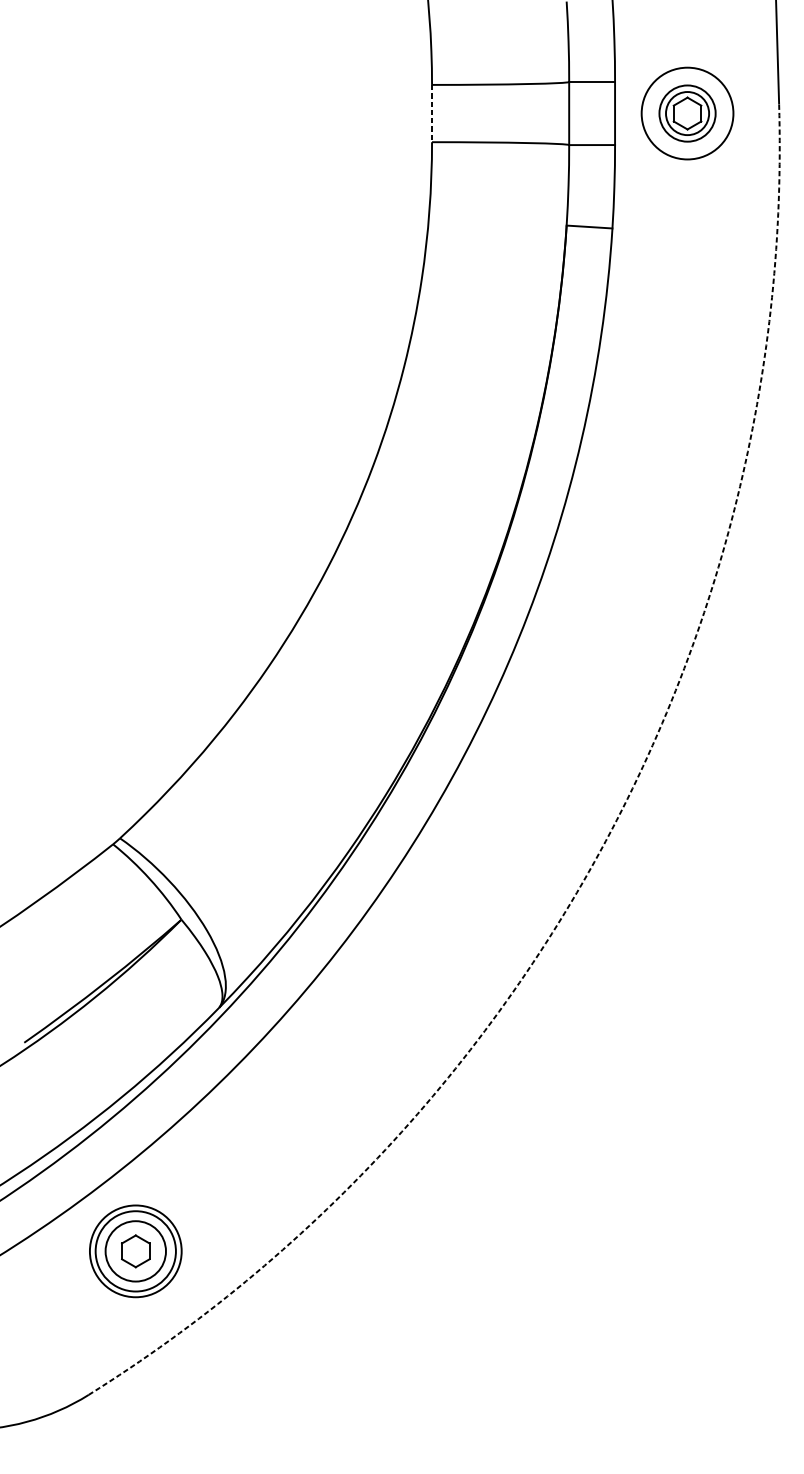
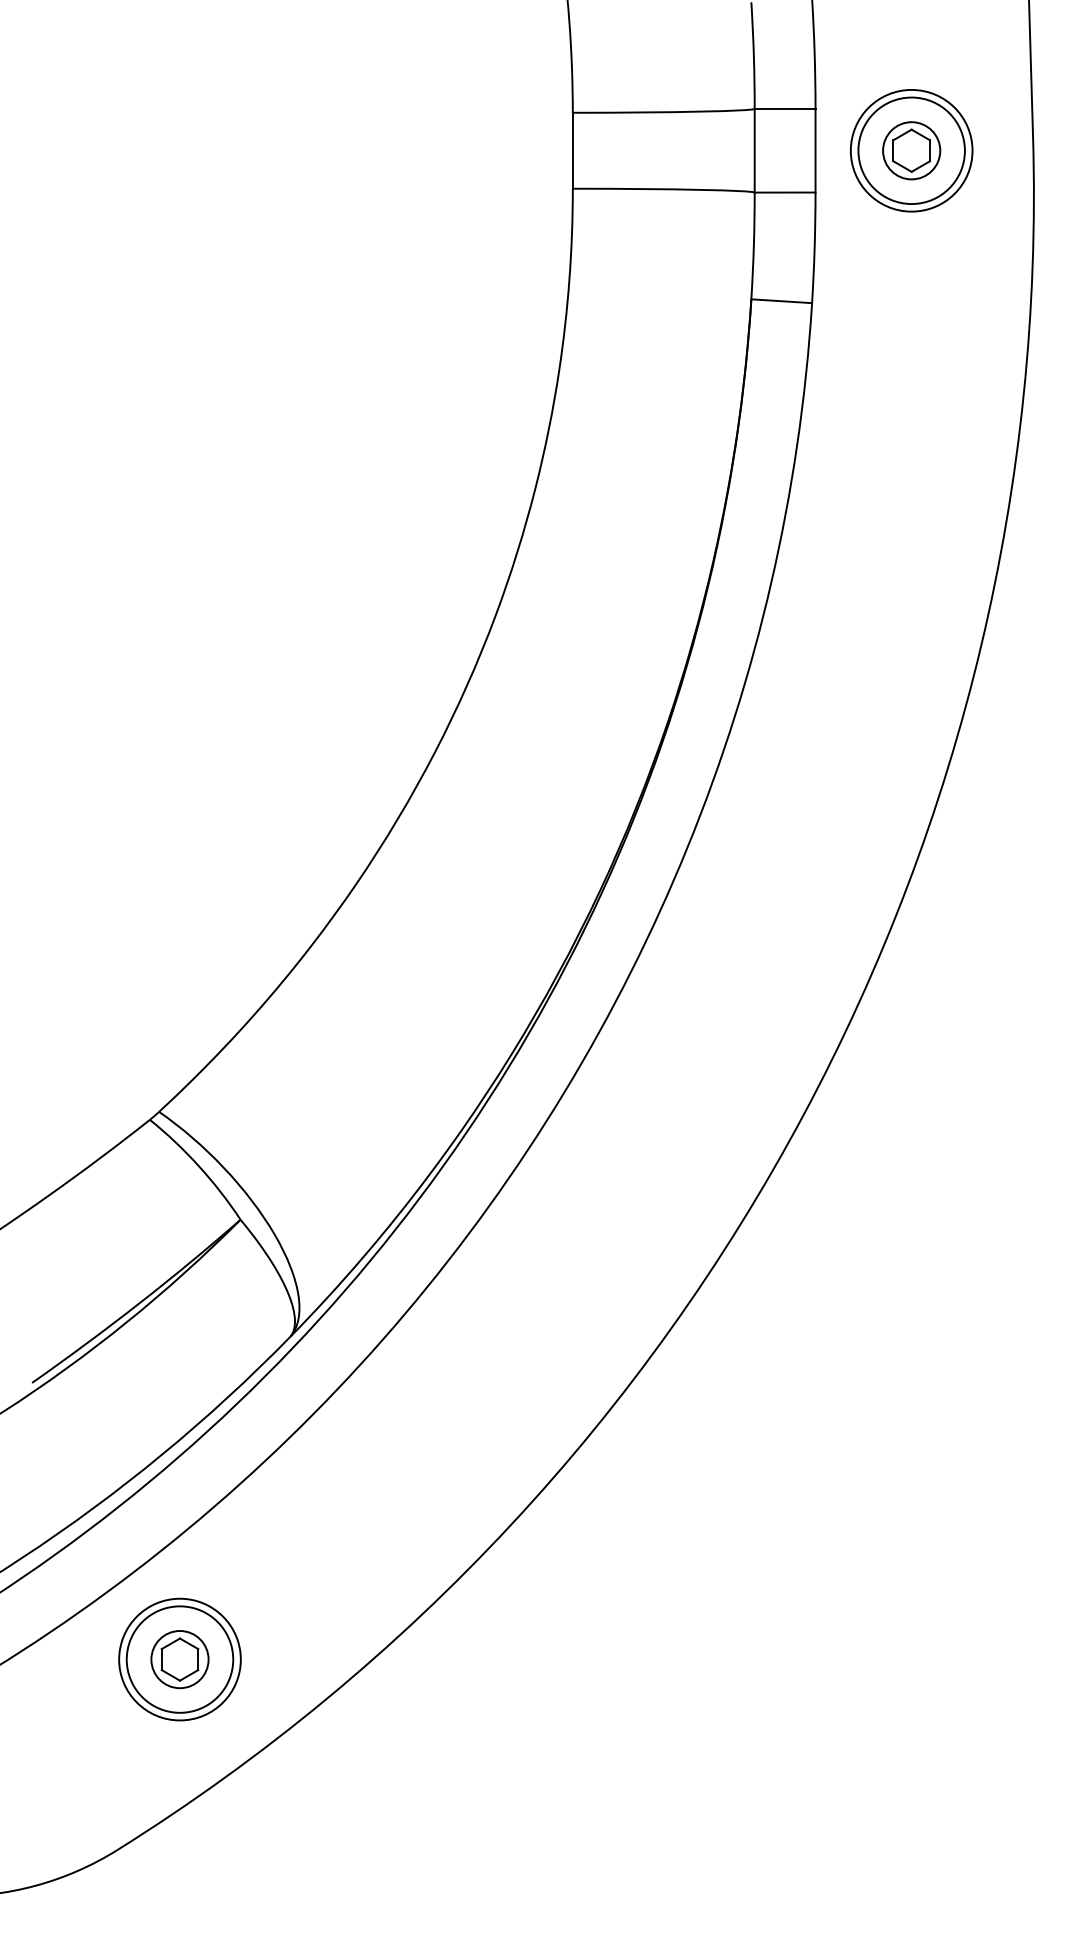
line: (431, 113) -> (572, 150), dashed -> solid
circle: (687, 113) -> (911, 150), size x1.43
arc: (605, 841) -> (803, 1115), dashed -> solid
circle: (135, 1251) -> (179, 1659), size x0.71

